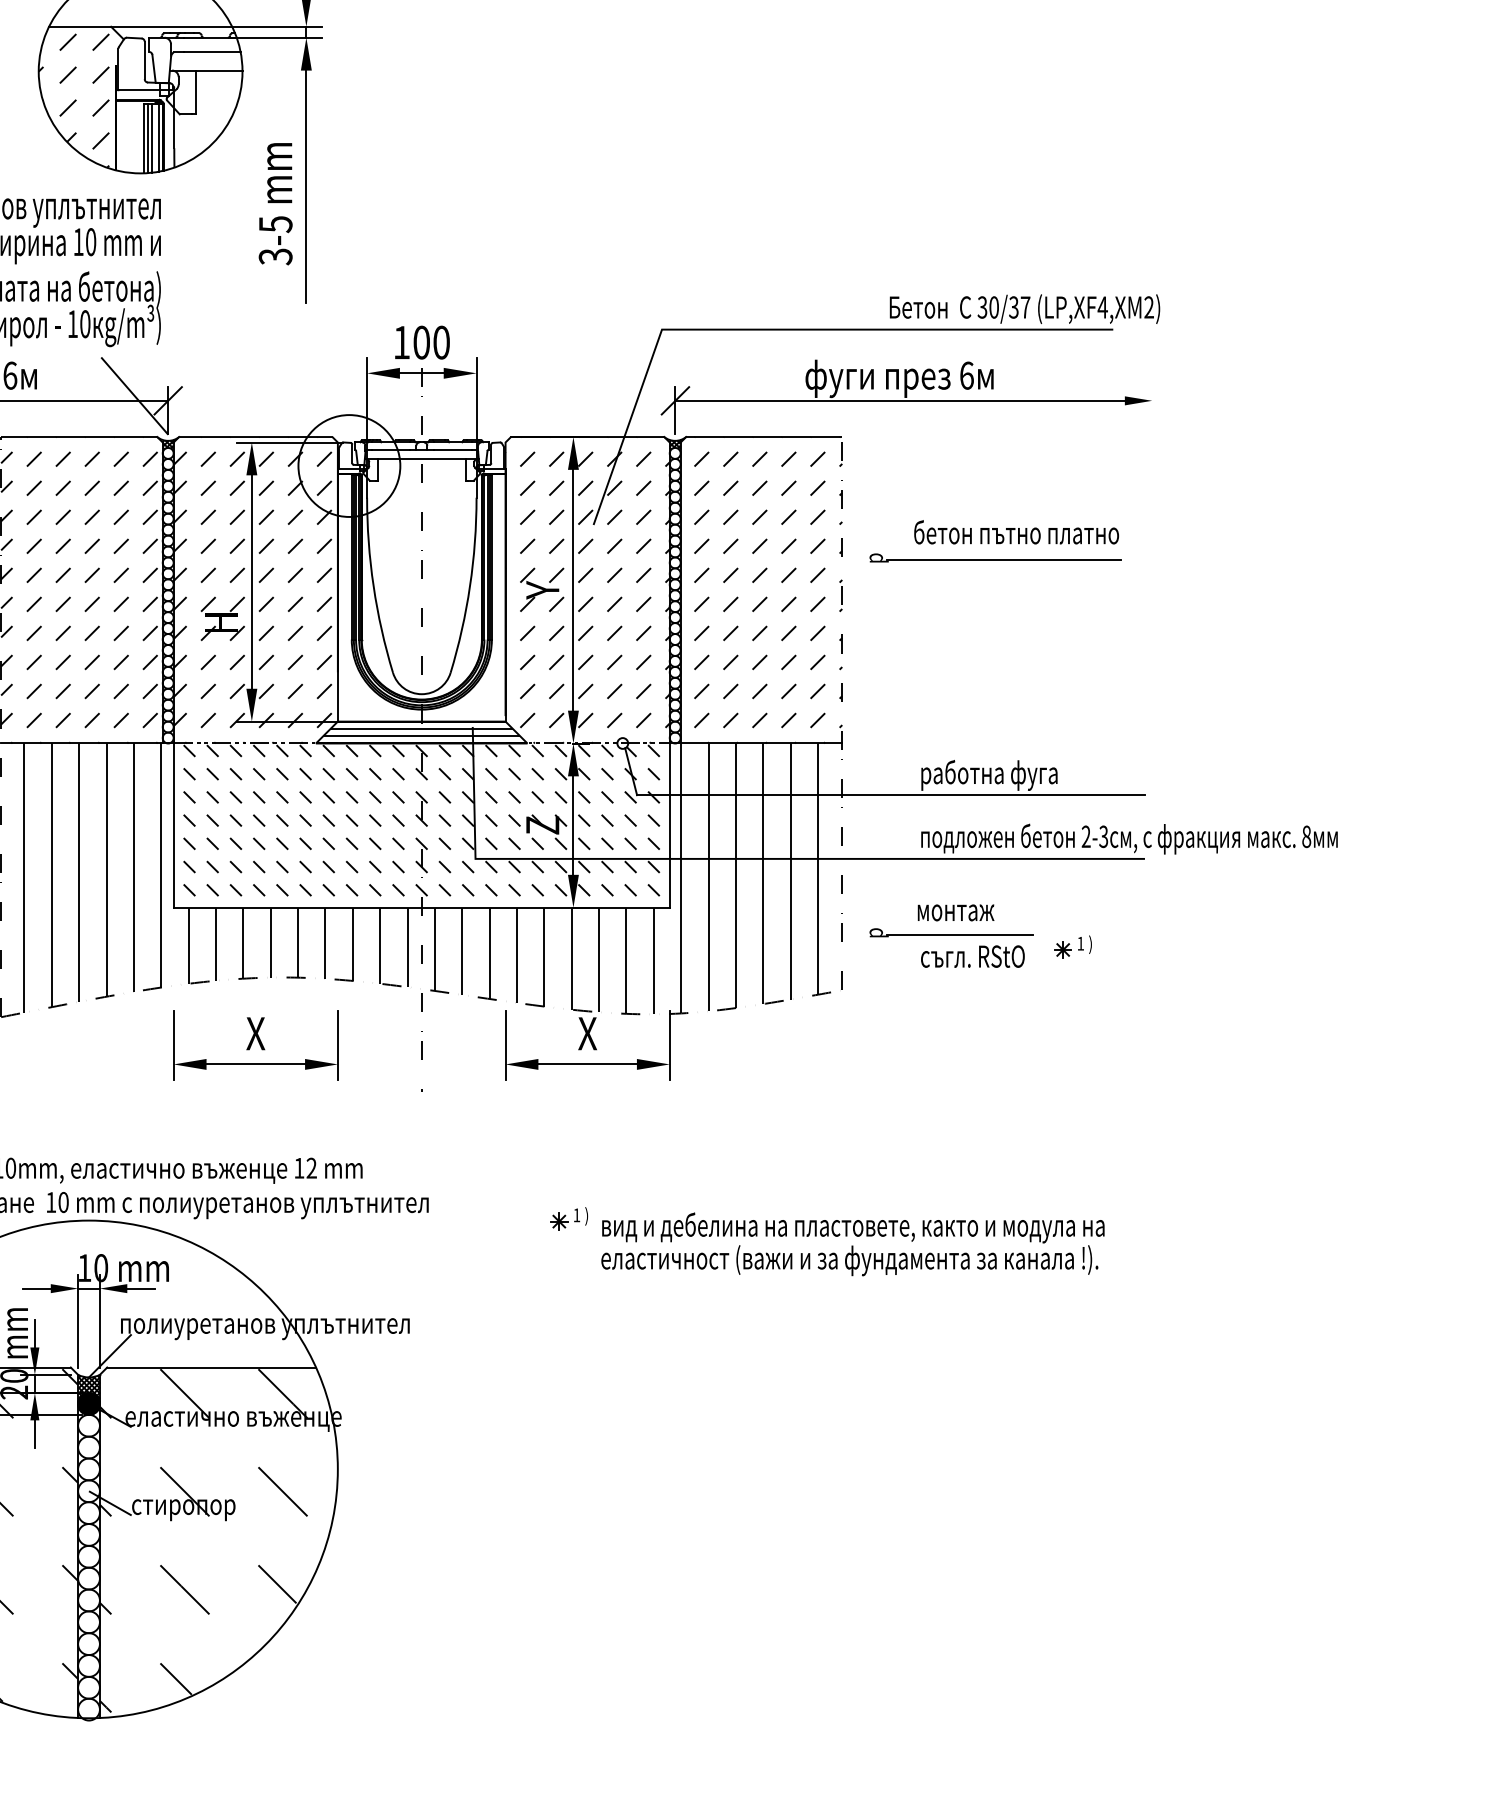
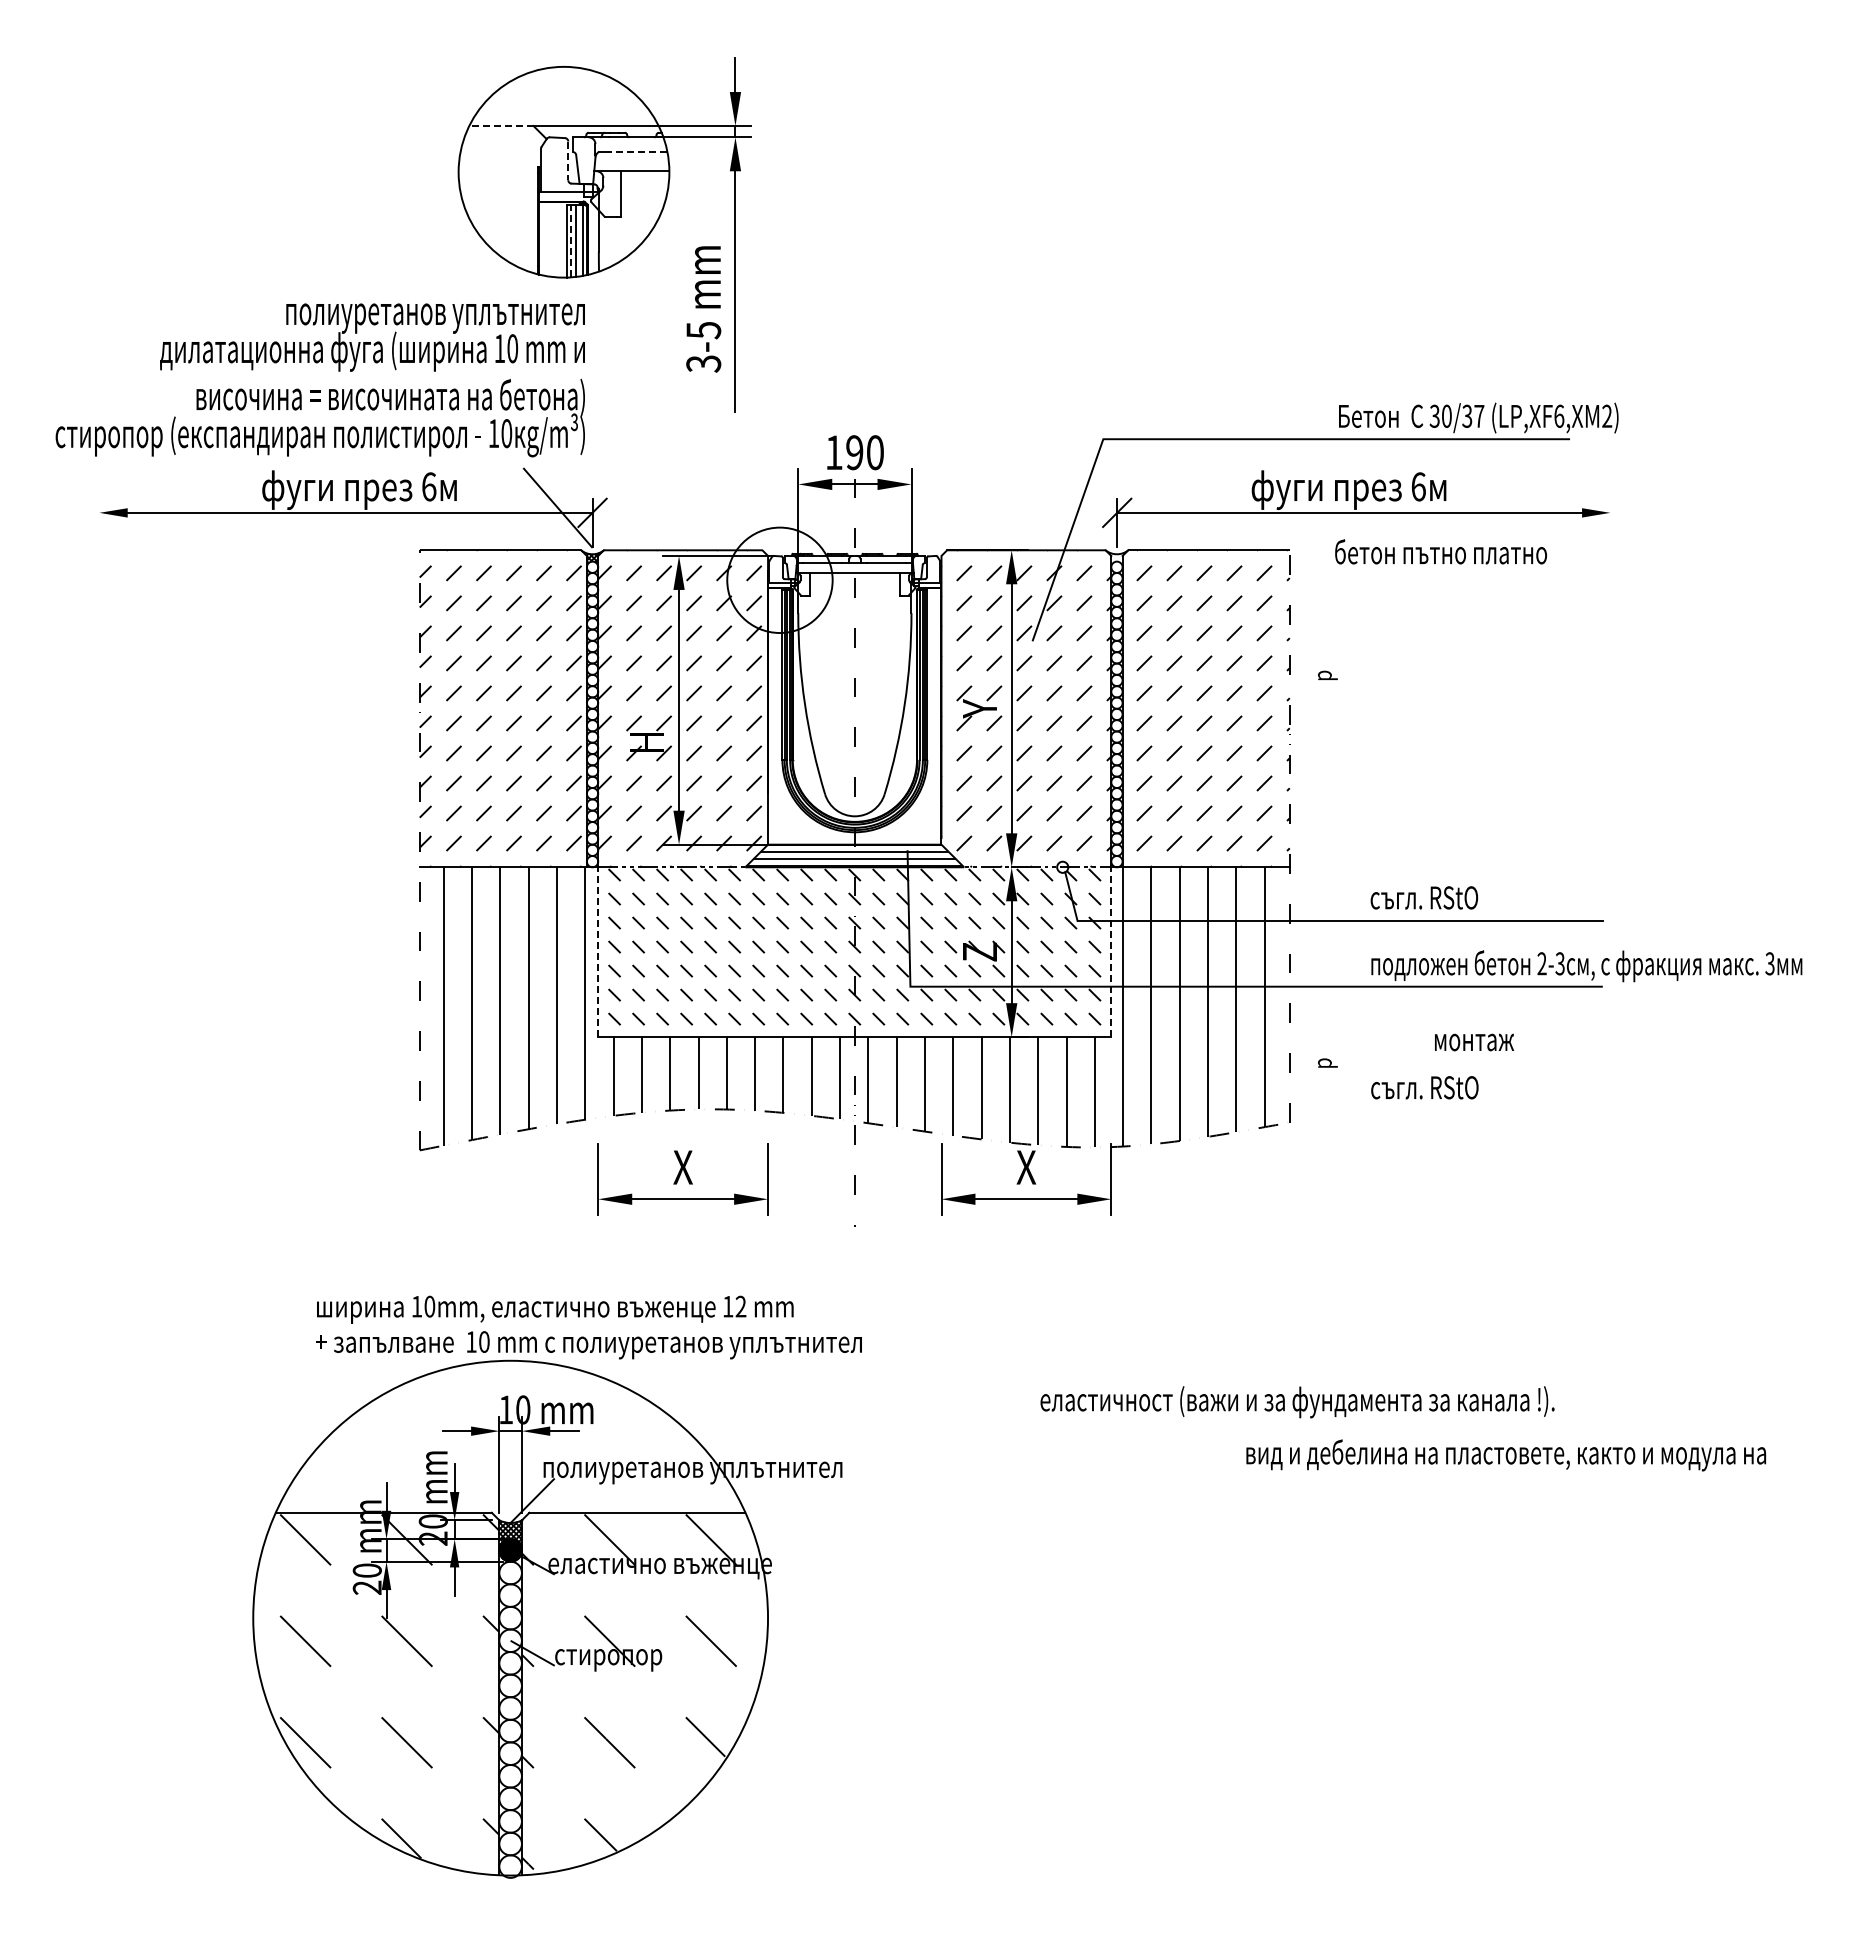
line: (79, 27) -> (500, 126), solid -> dashed
line: (211, 52) -> (637, 152), solid -> dashed
line: (144, 61) -> (568, 161), solid -> dashed
hatch: (73, 100) -> (494, 202), removed
line: (147, 138) -> (571, 241), solid -> dashed
text: (1102, 306) -> (1558, 415), (LP,XF4,XM2) -> (LP,XF6,XM2)
text: (421, 342) -> (854, 452), 100 -> 190
hatch: (674, 444) -> (1116, 558), removed
text: (1016, 531) -> (1440, 551), moved
line: (1003, 559) -> (1456, 677), removed
text: (988, 775) -> (1441, 900), работна фуга -> съгл. RStO
line: (173, 822) -> (598, 949), solid -> dashed
line: (669, 822) -> (1111, 949), solid -> dashed
text: (1306, 836) -> (1769, 963), 8 -> 3
text: (956, 912) -> (1474, 1042), moved
line: (959, 935) -> (1411, 1065), removed
part: (1073, 946) -> (1528, 1077), removed
part: (569, 1218) -> (1007, 1358), removed
text: (852, 1228) -> (1505, 1455), moved

